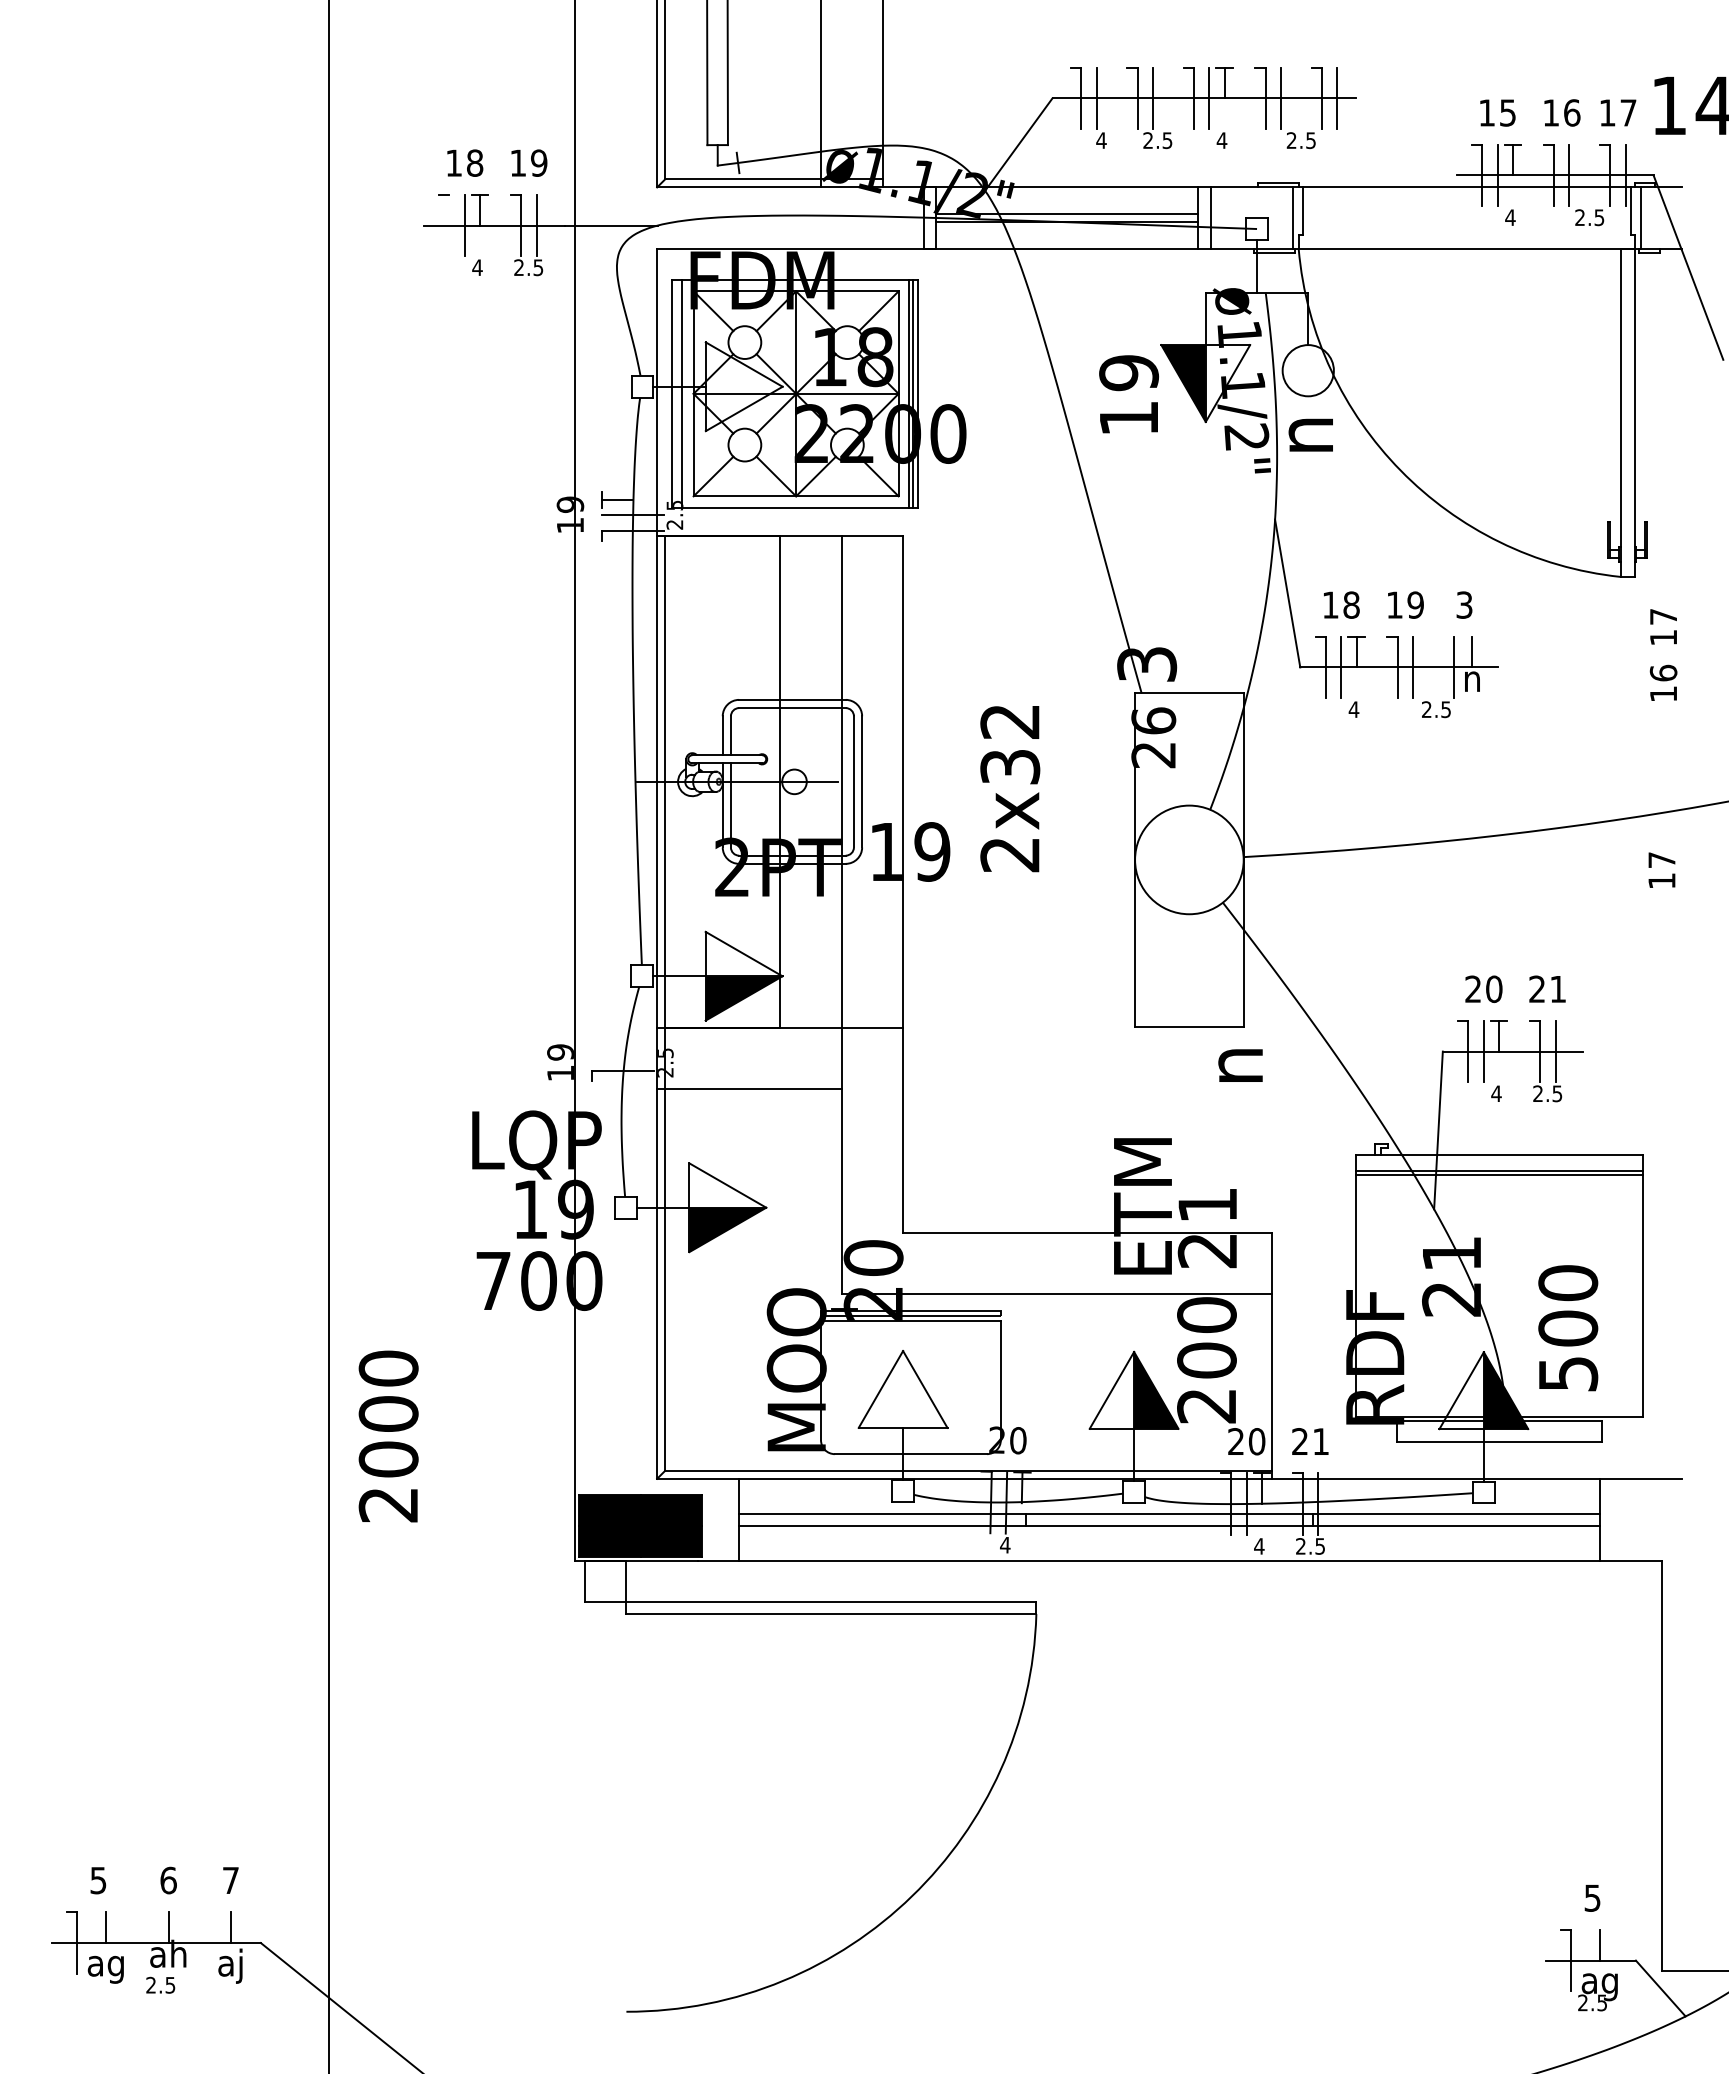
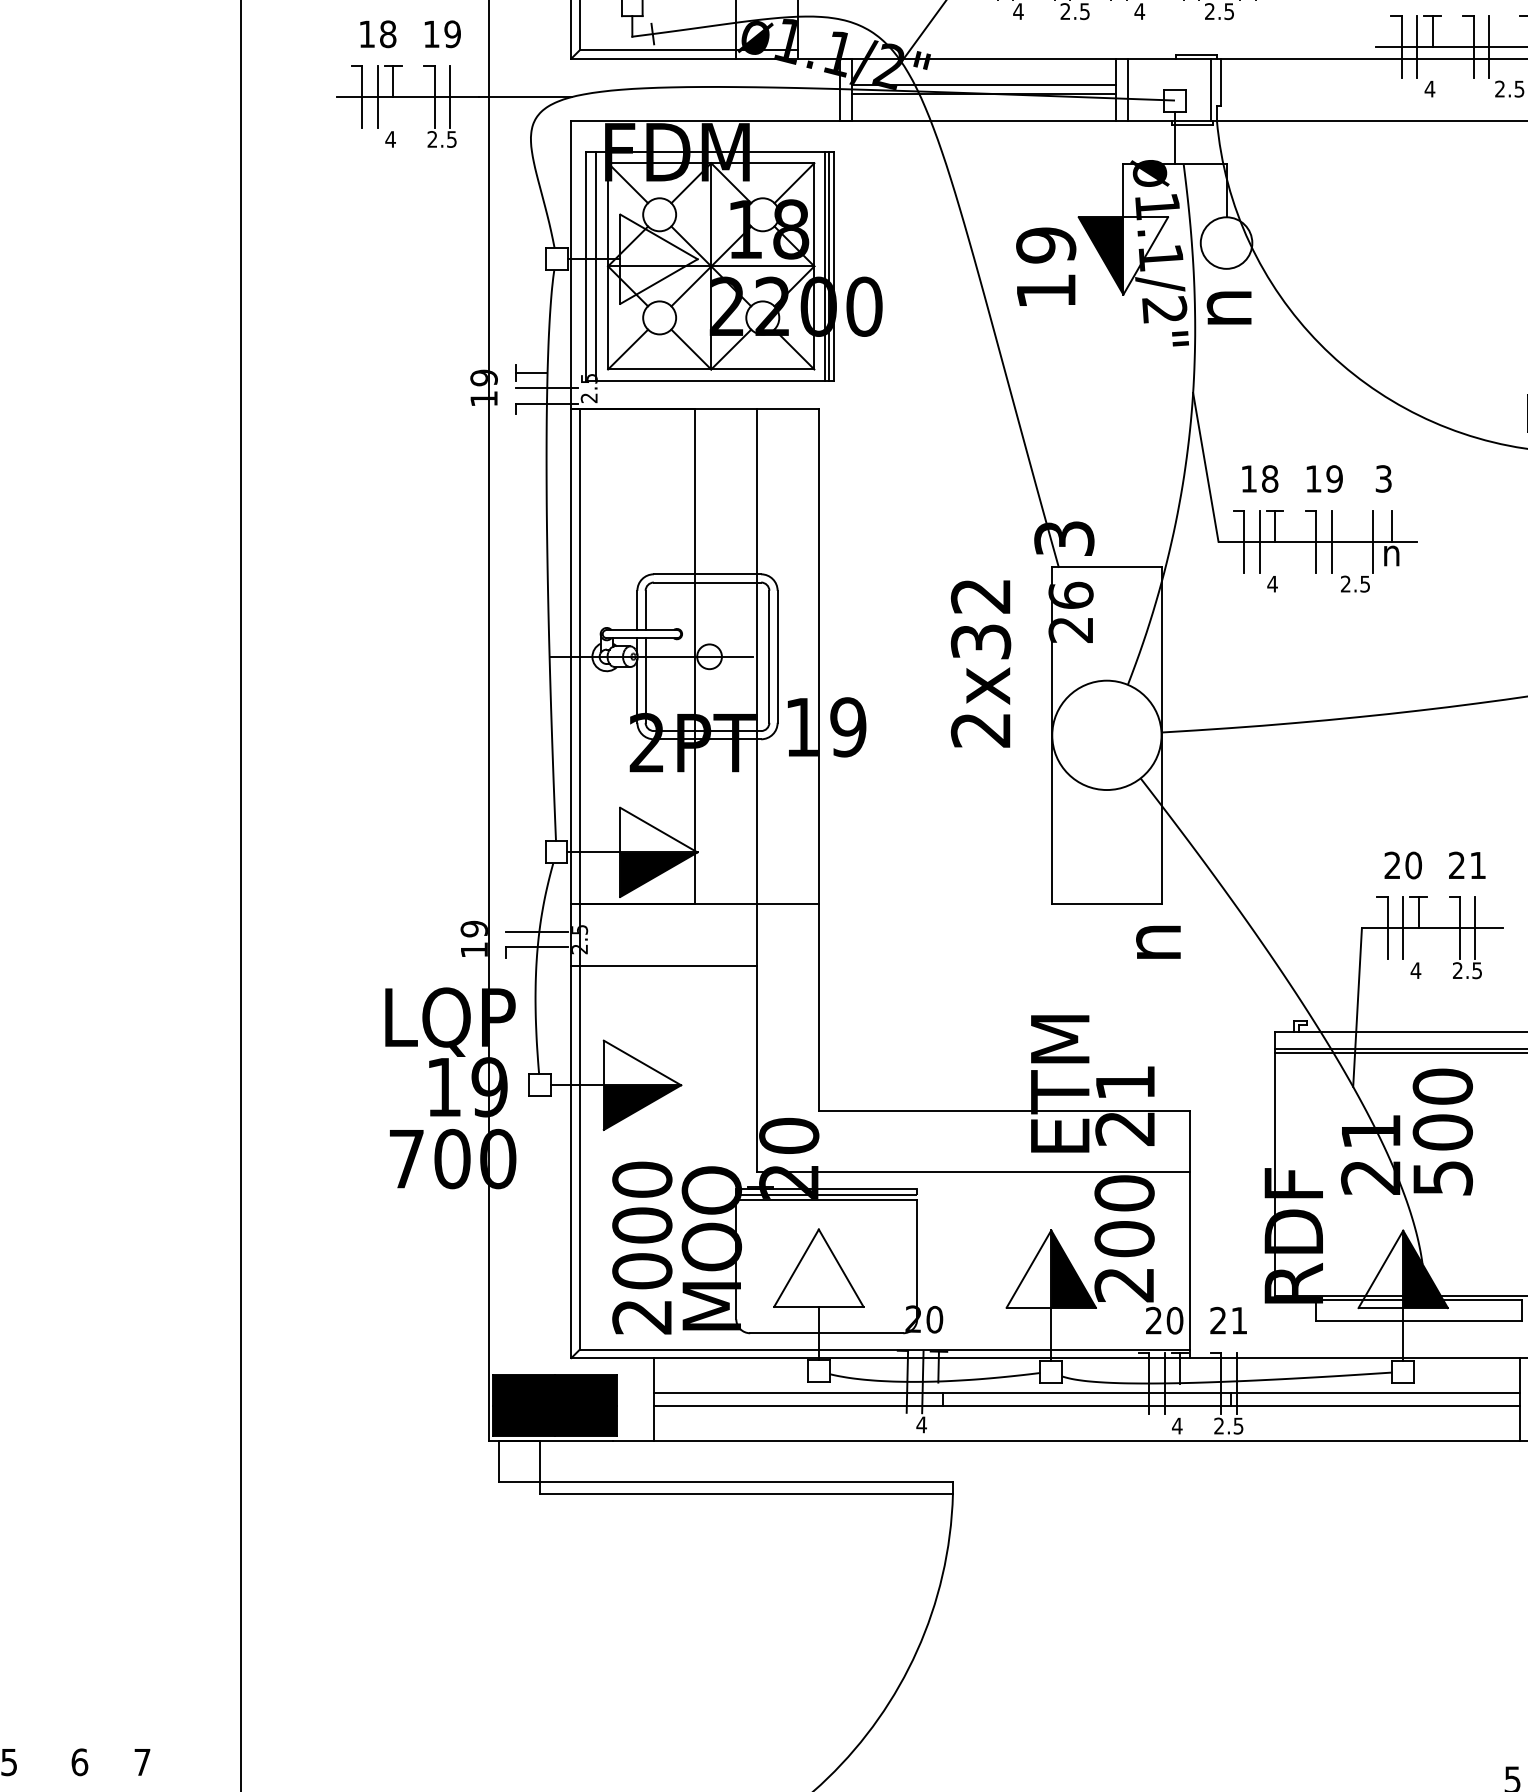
line: (449, 225) -> (362, 96), added
text: (1010, 789) -> (981, 664), moved
line: (622, 1055) -> (536, 932), added
text: (1568, 1328) -> (1443, 1132), moved
text: (388, 1436) -> (642, 1248), moved

